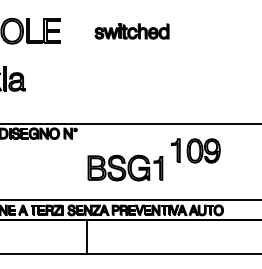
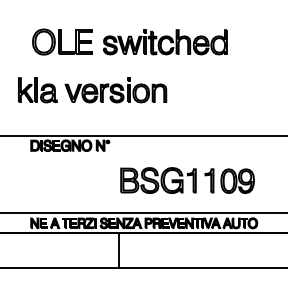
part: (131, 31) -> (164, 42), size x1.67
part: (82, 79) -> (115, 90), added
part: (195, 150) -> (229, 180), moved

